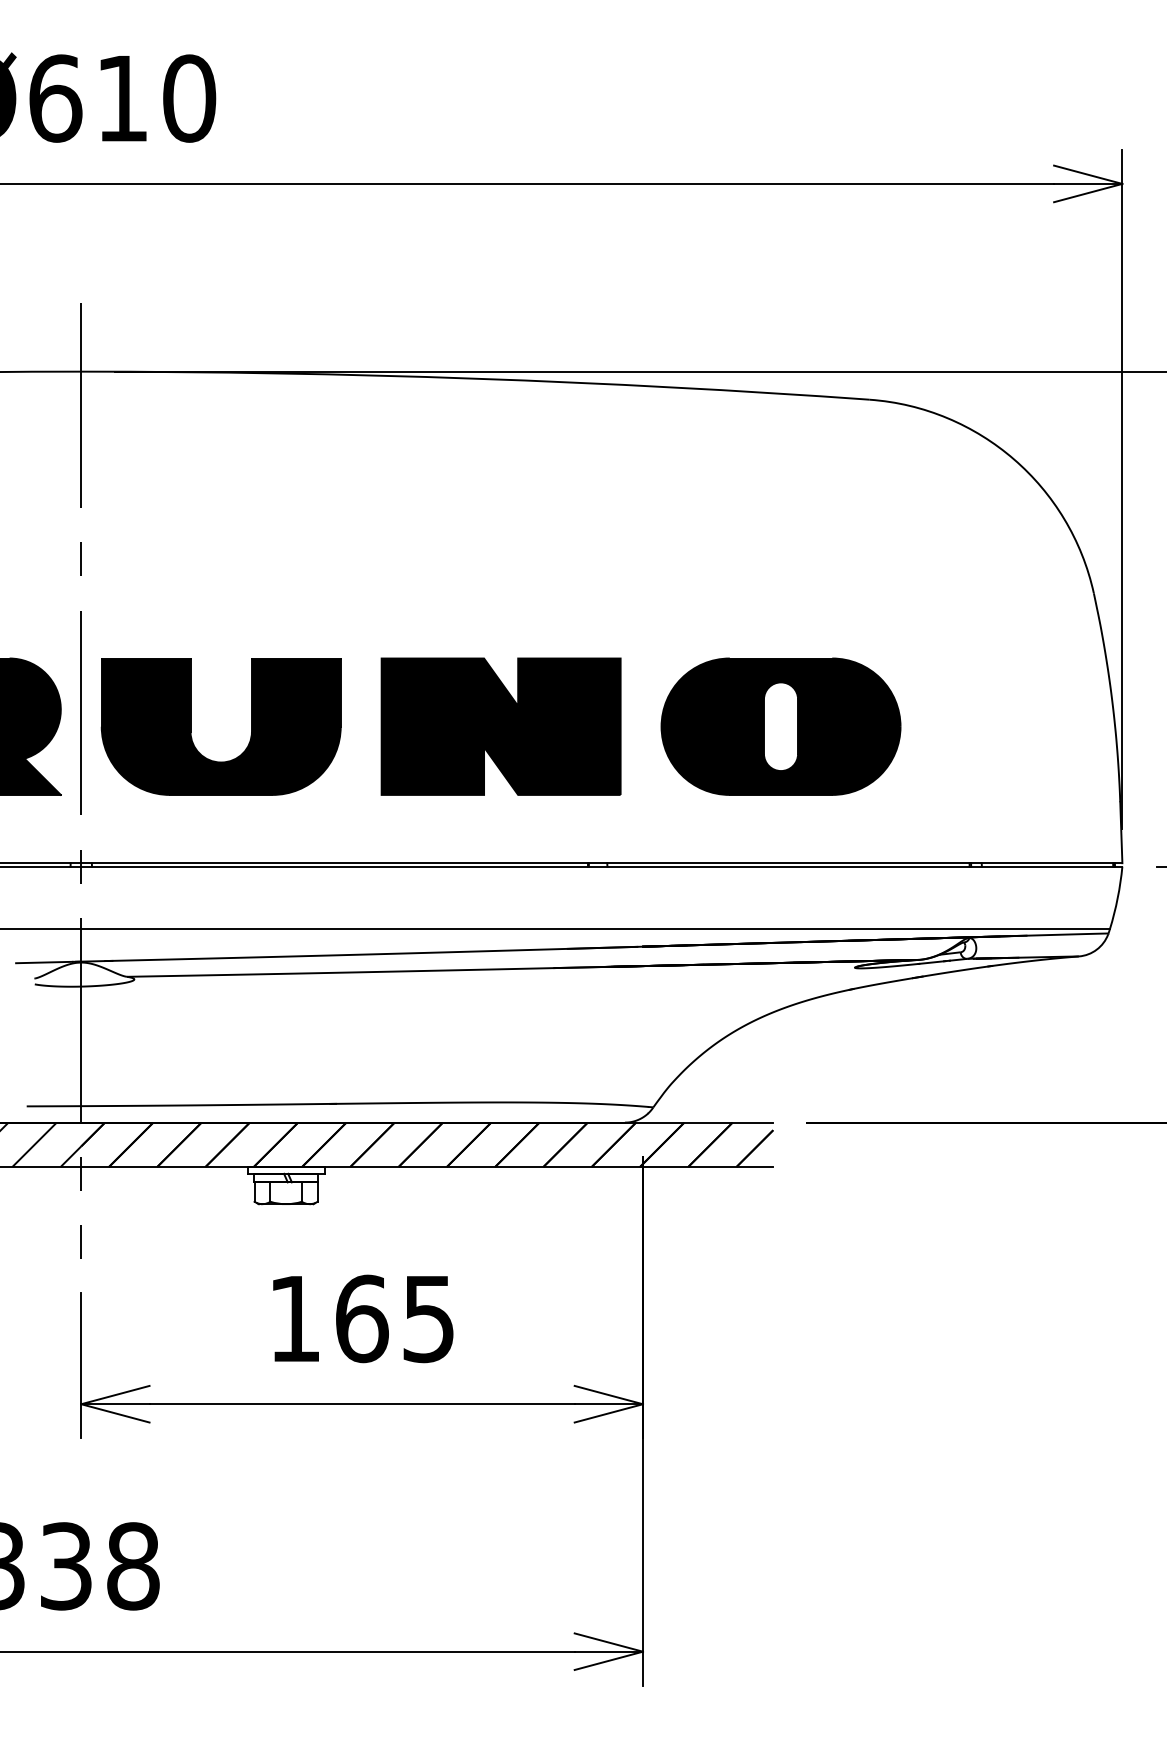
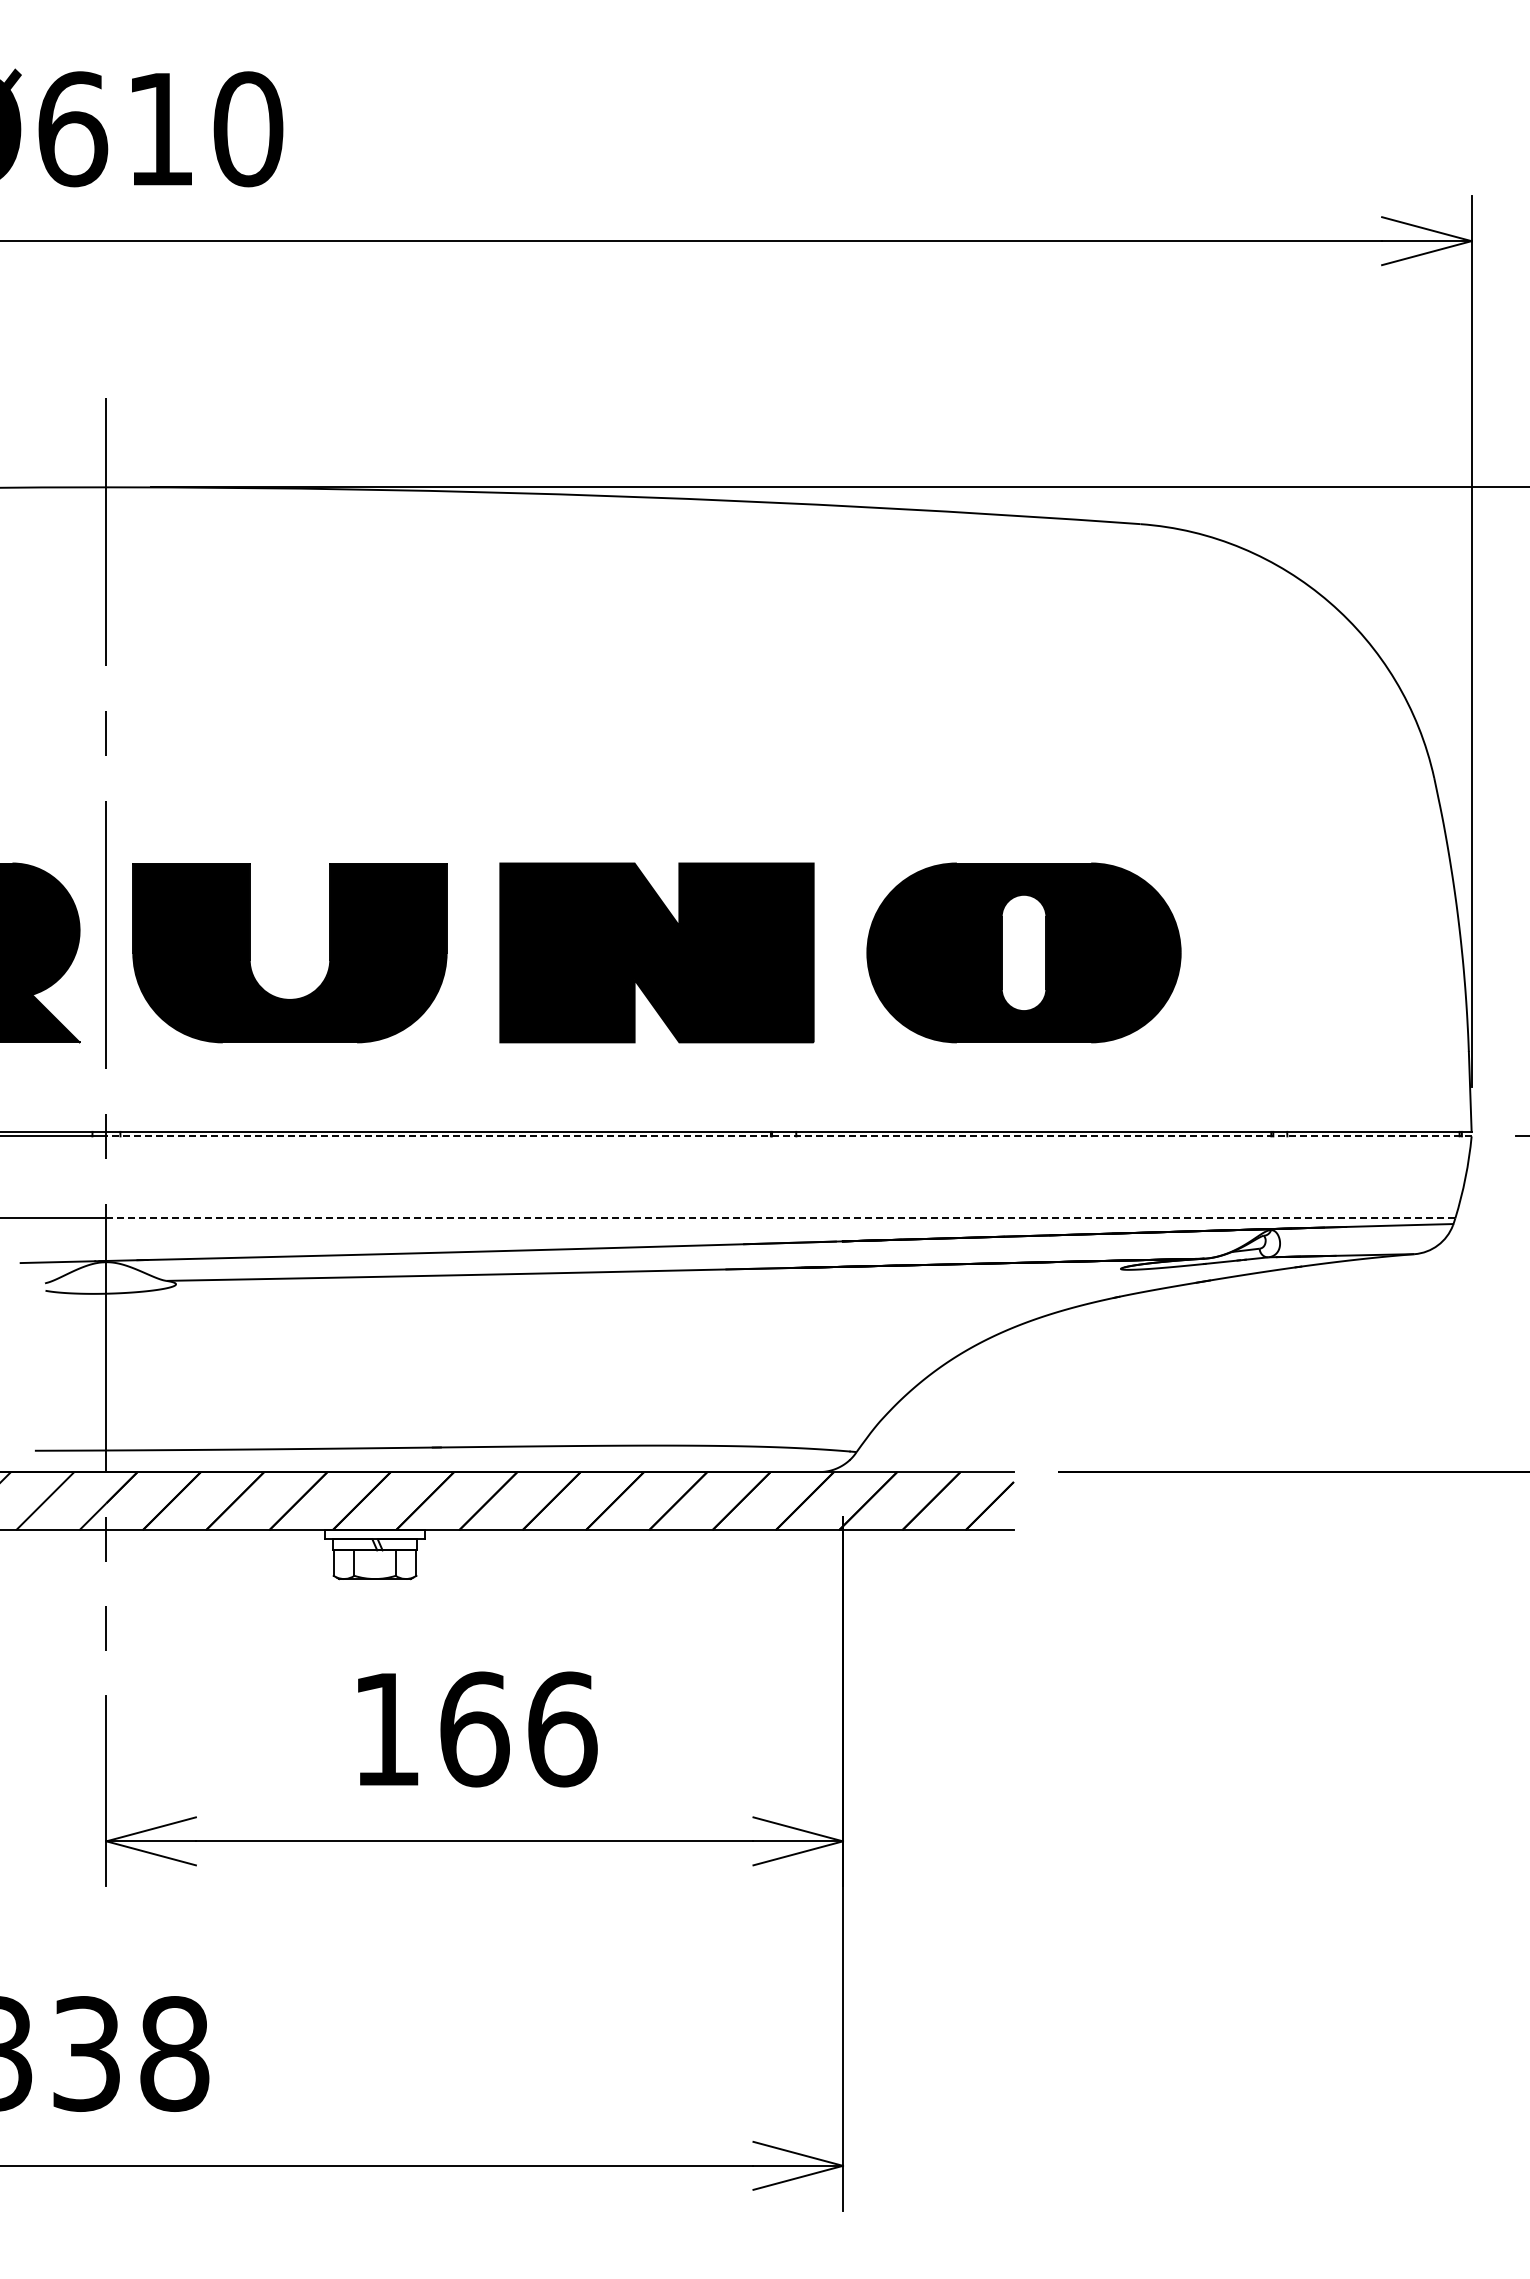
line: (602, 866) -> (789, 1136), solid -> dashed
line: (596, 929) -> (781, 1218), solid -> dashed
text: (429, 1318) -> (562, 1729), 165 -> 166

